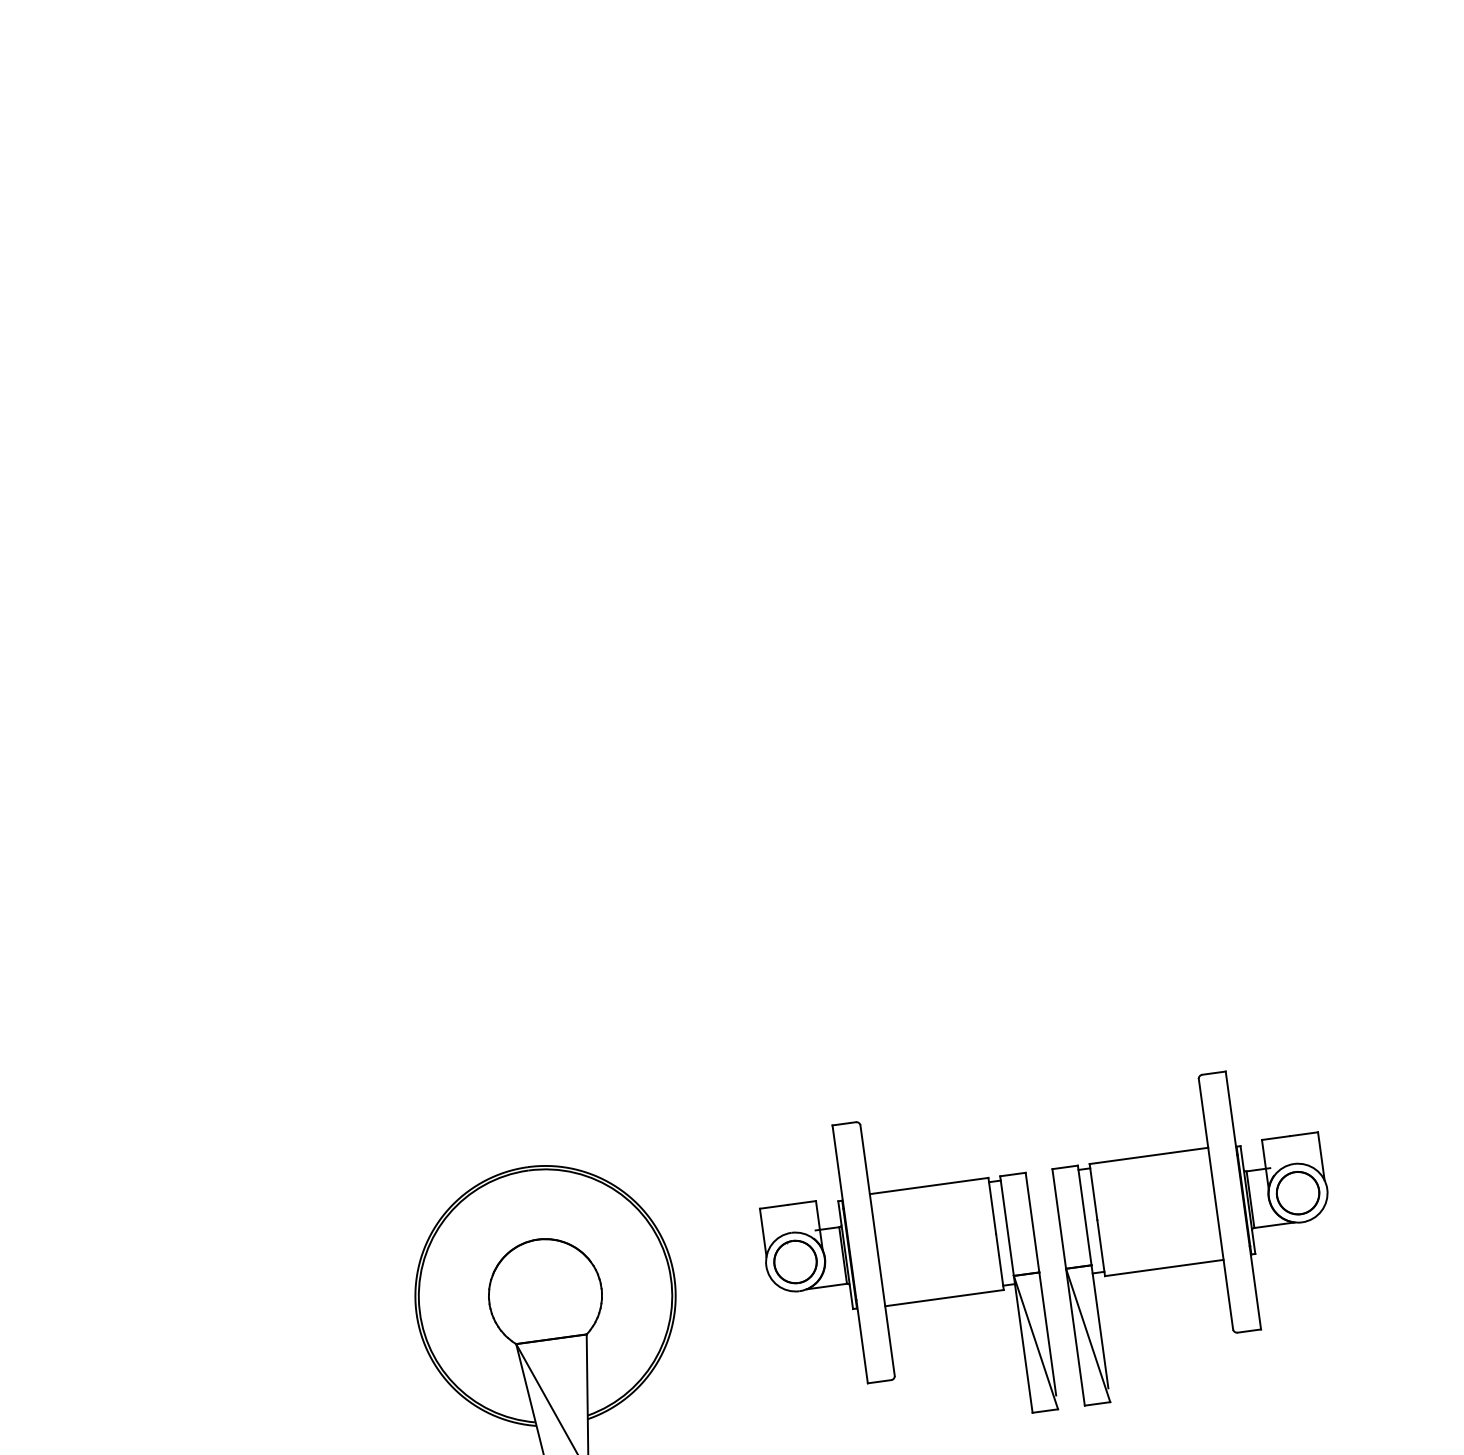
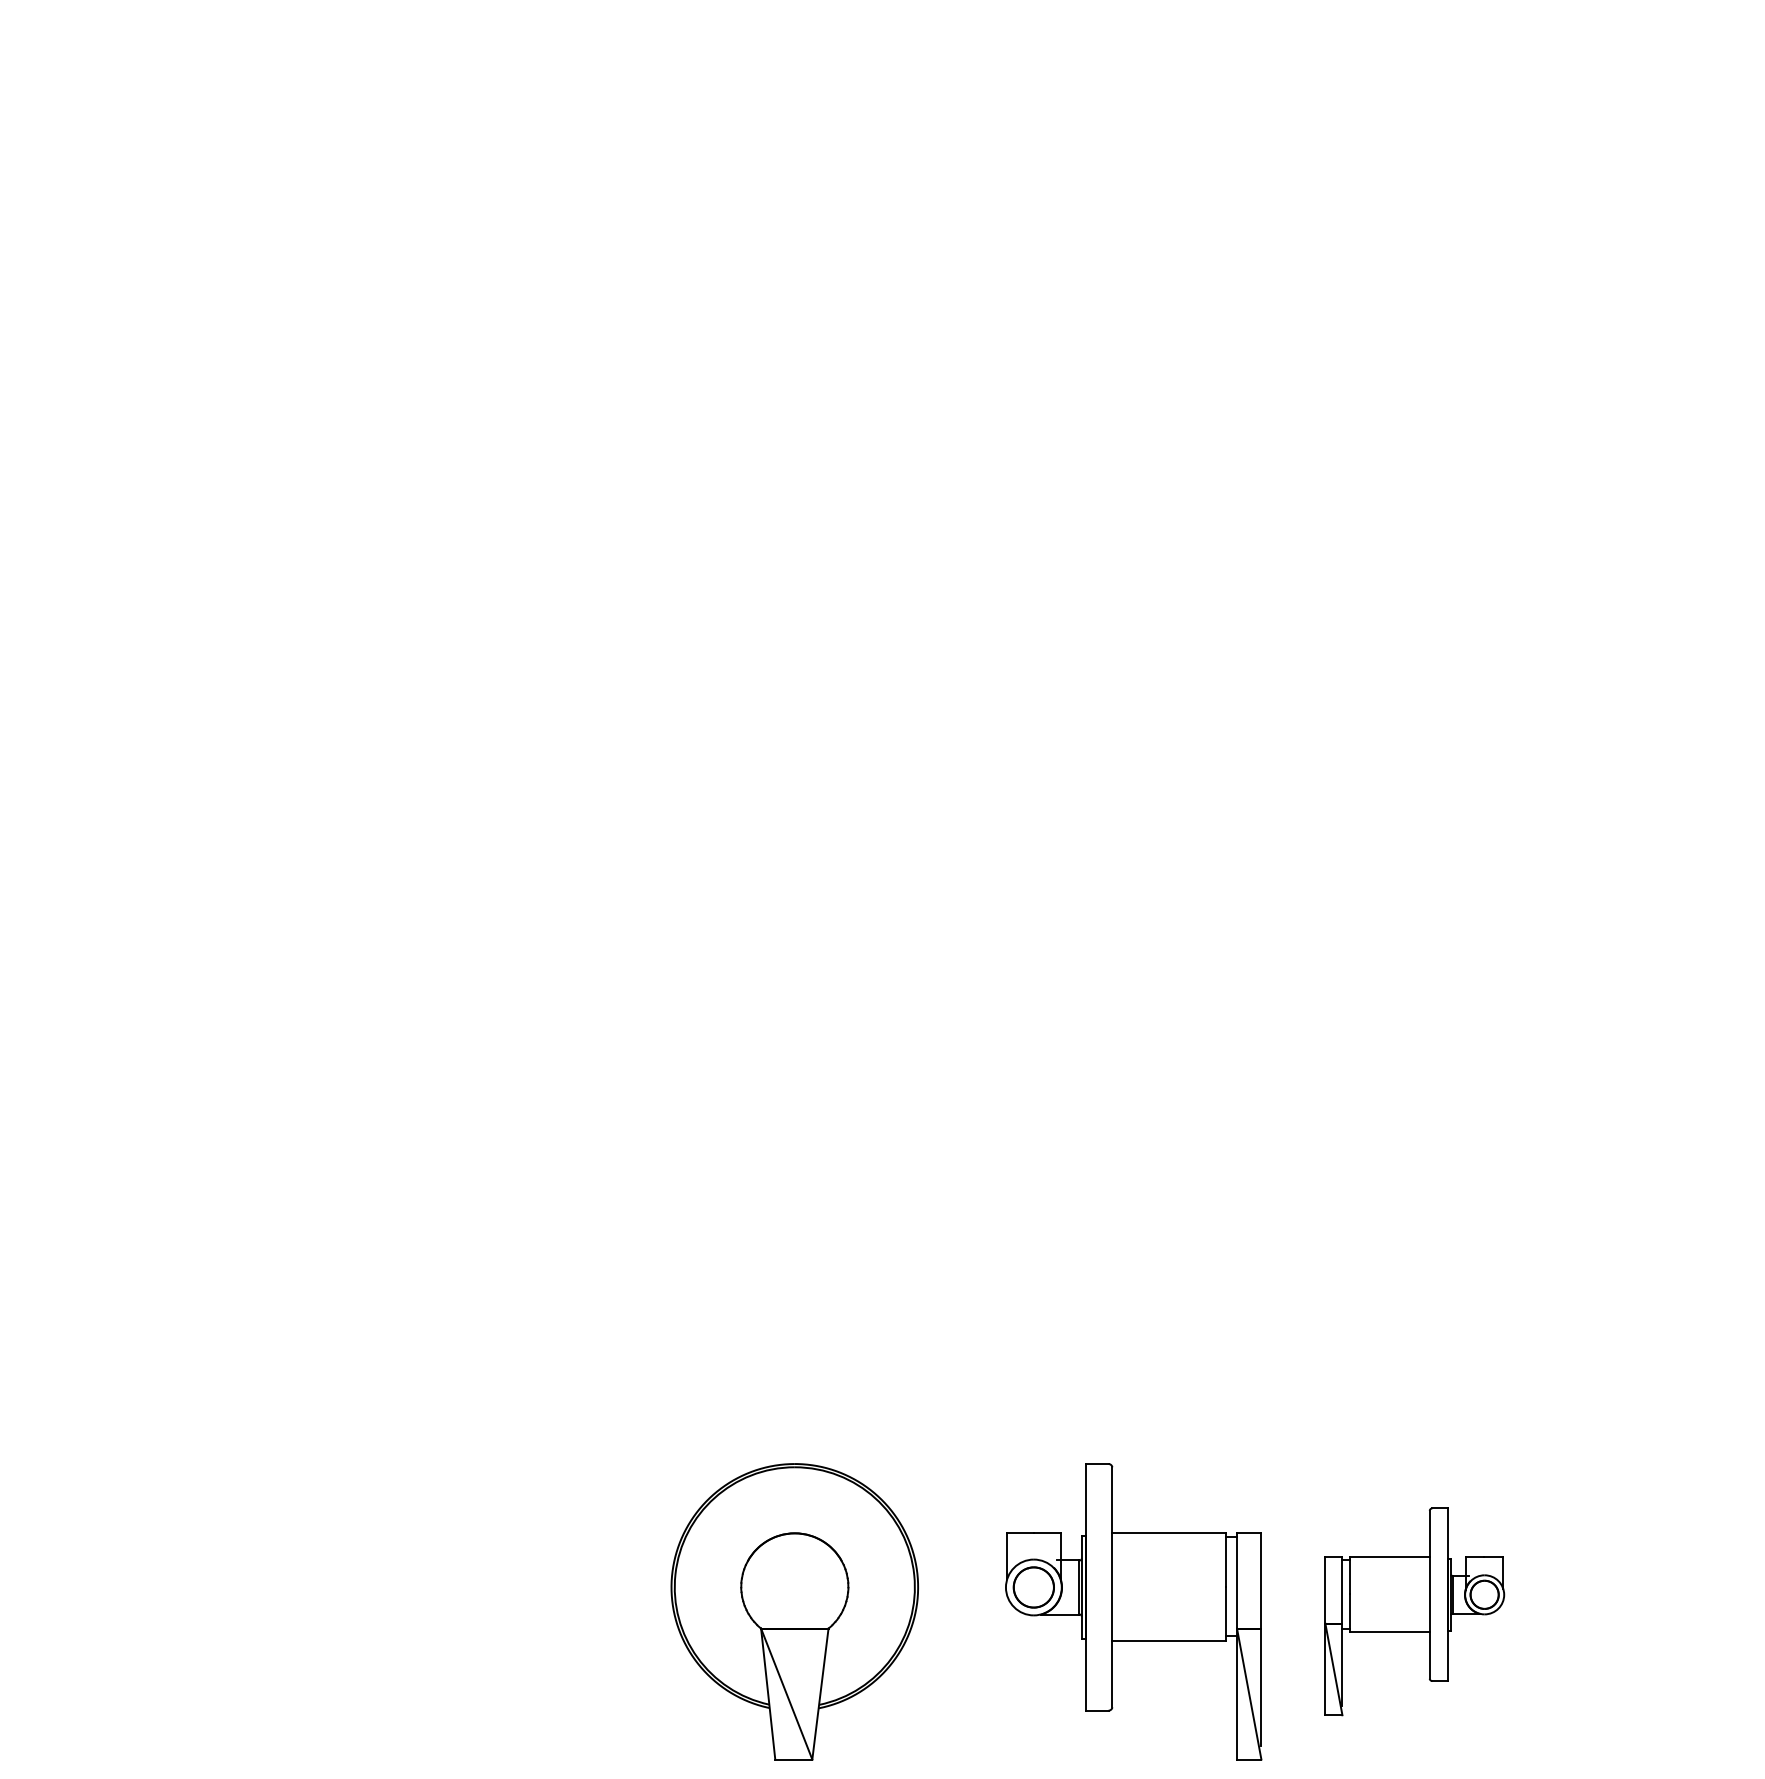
part: (1196, 1232) -> (1414, 1611), size x0.7

